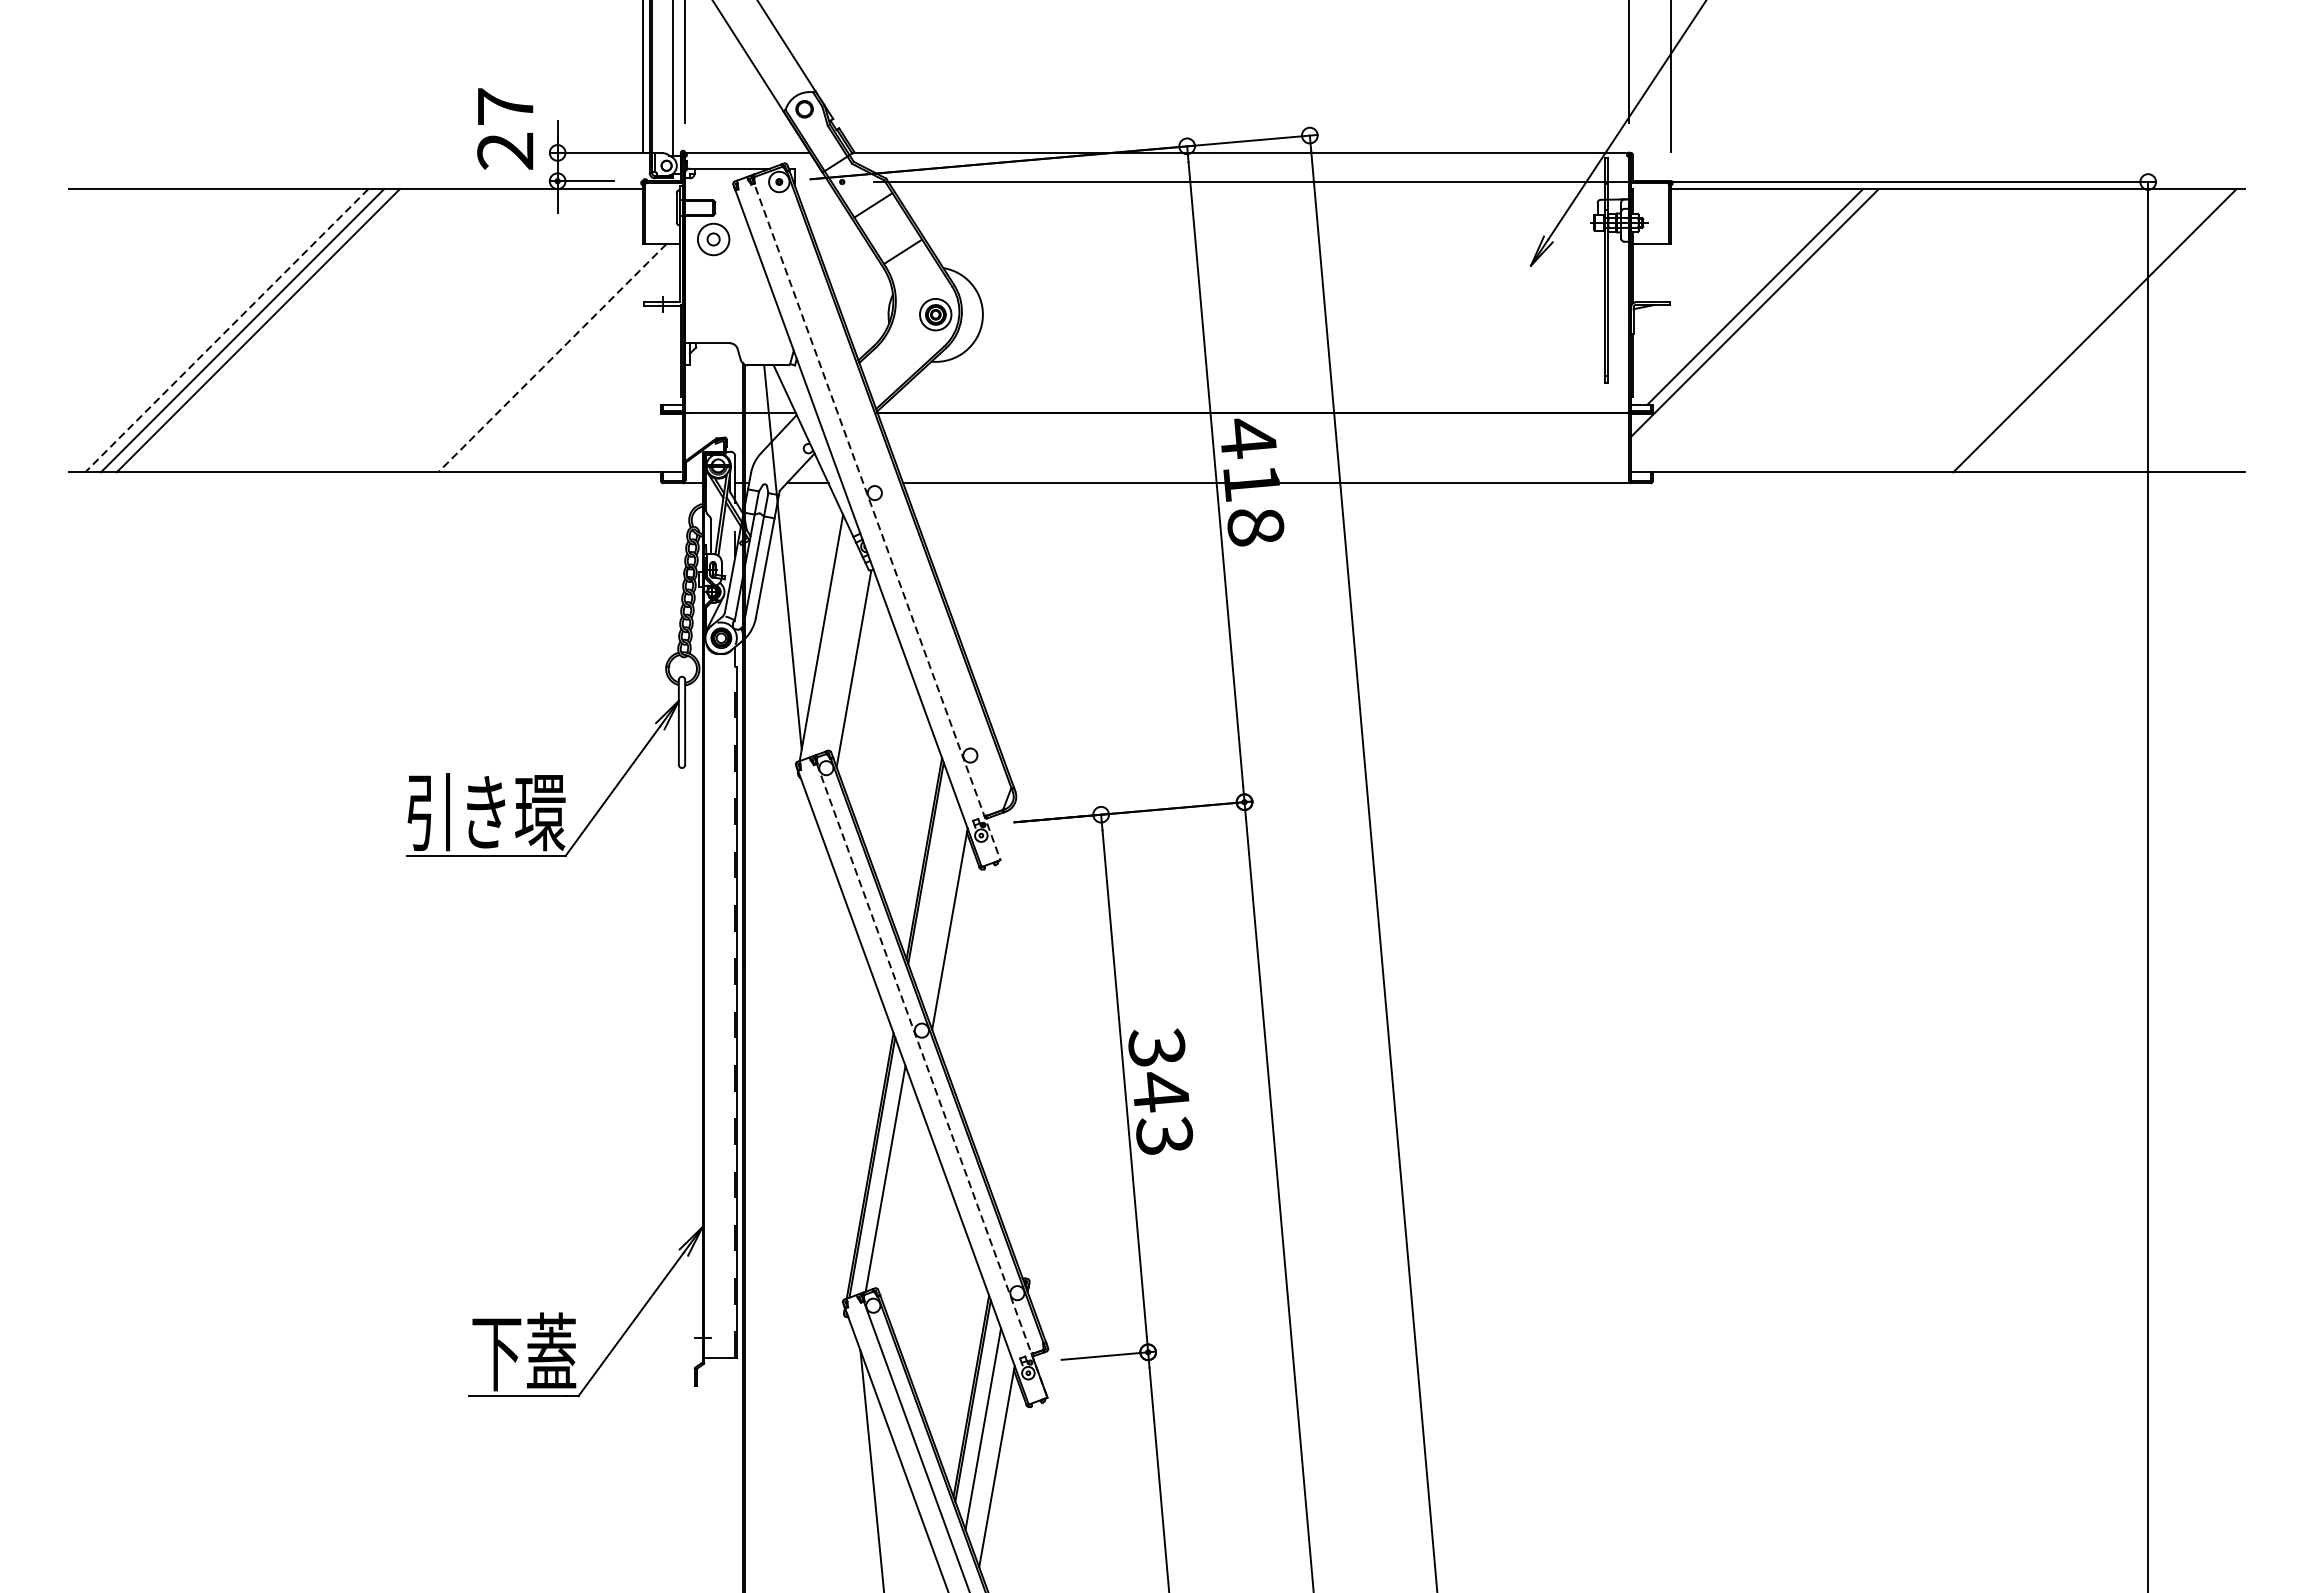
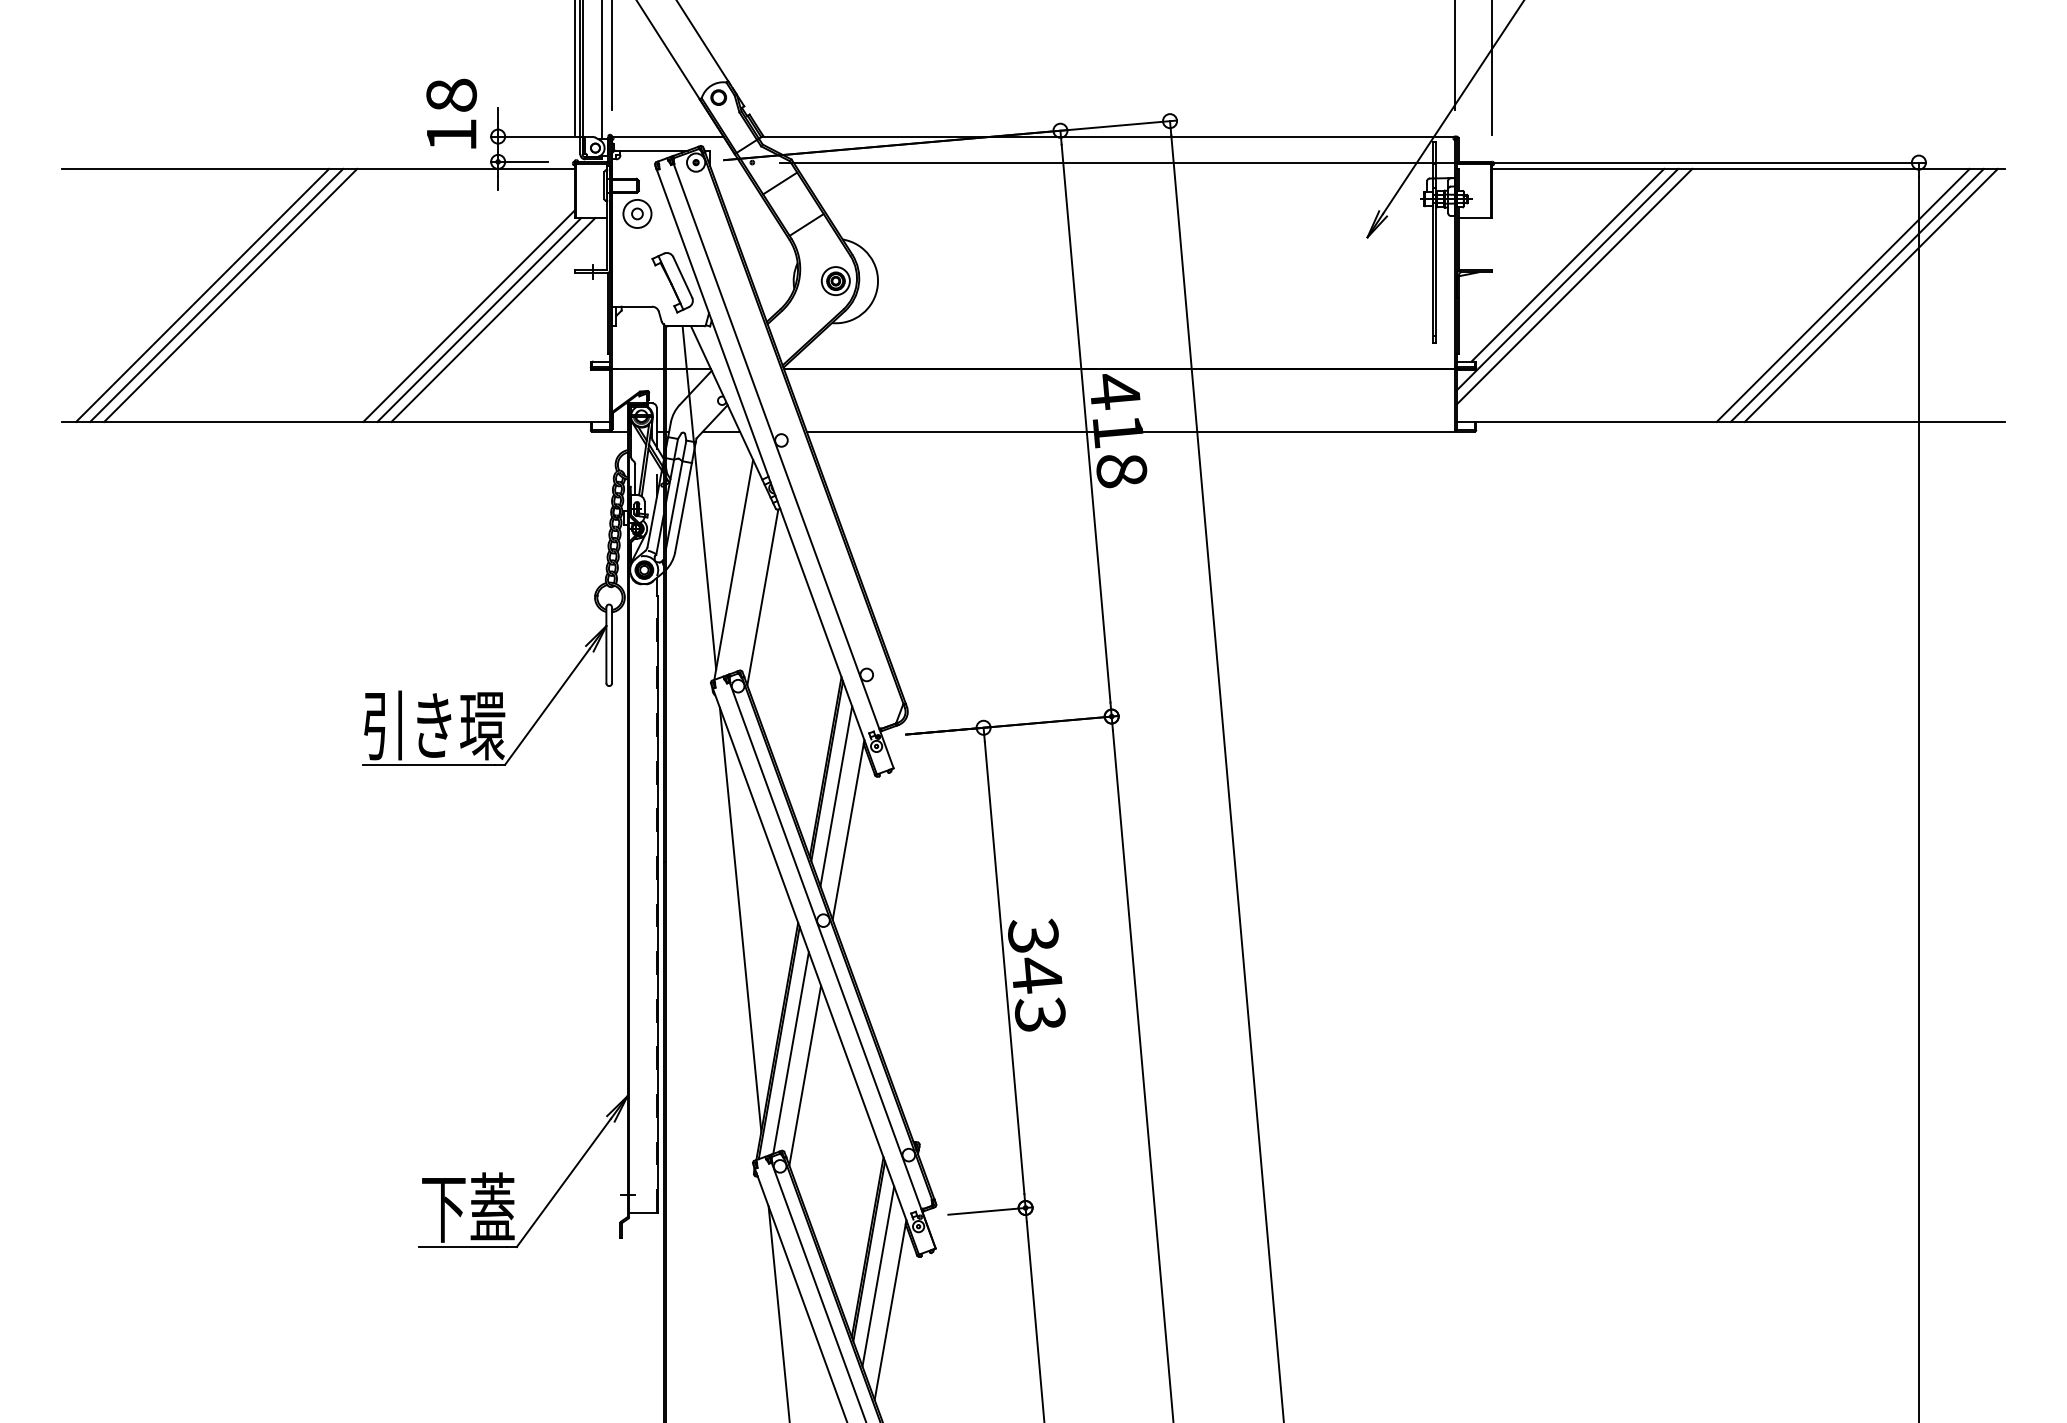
text: (505, 128) -> (451, 114), 27 -> 18
part: (752, 316) -> (672, 282), added
line: (1762, 320) -> (1574, 286), added
line: (2062, 329) -> (1842, 294), added
line: (2078, 329) -> (1856, 294), added
line: (226, 330) -> (202, 295), dashed -> solid
line: (524, 353) -> (468, 315), added
line: (536, 357) -> (479, 319), added
line: (551, 358) -> (492, 320), dashed -> solid
line: (876, 518) -> (782, 463), dashed -> solid
line: (936, 891) -> (836, 796), added
line: (828, 1029) -> (740, 919), added
line: (931, 1081) -> (832, 966), dashed -> solid
line: (901, 1203) -> (805, 1075), added

